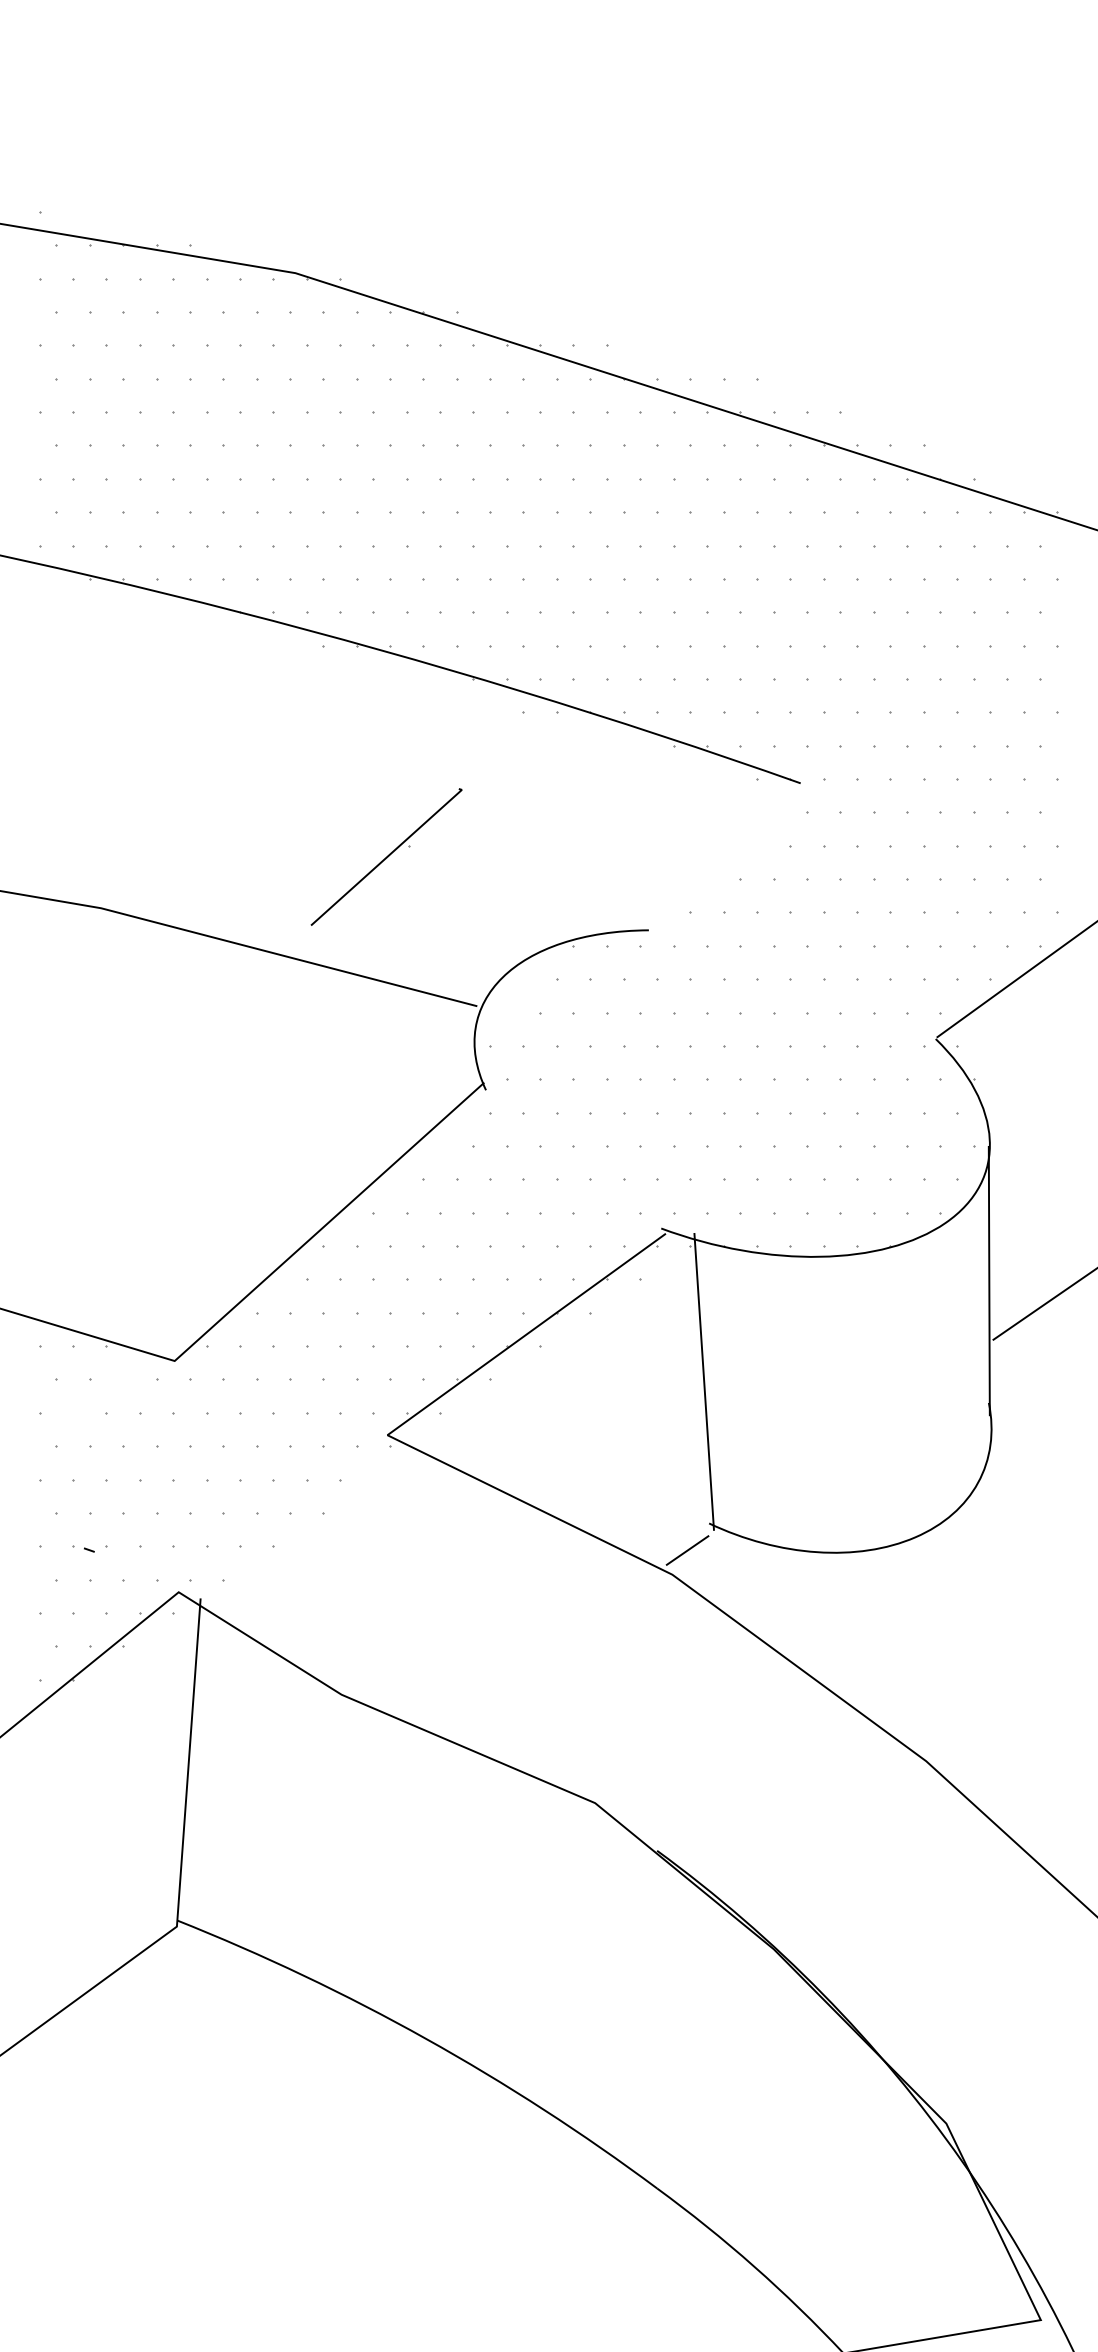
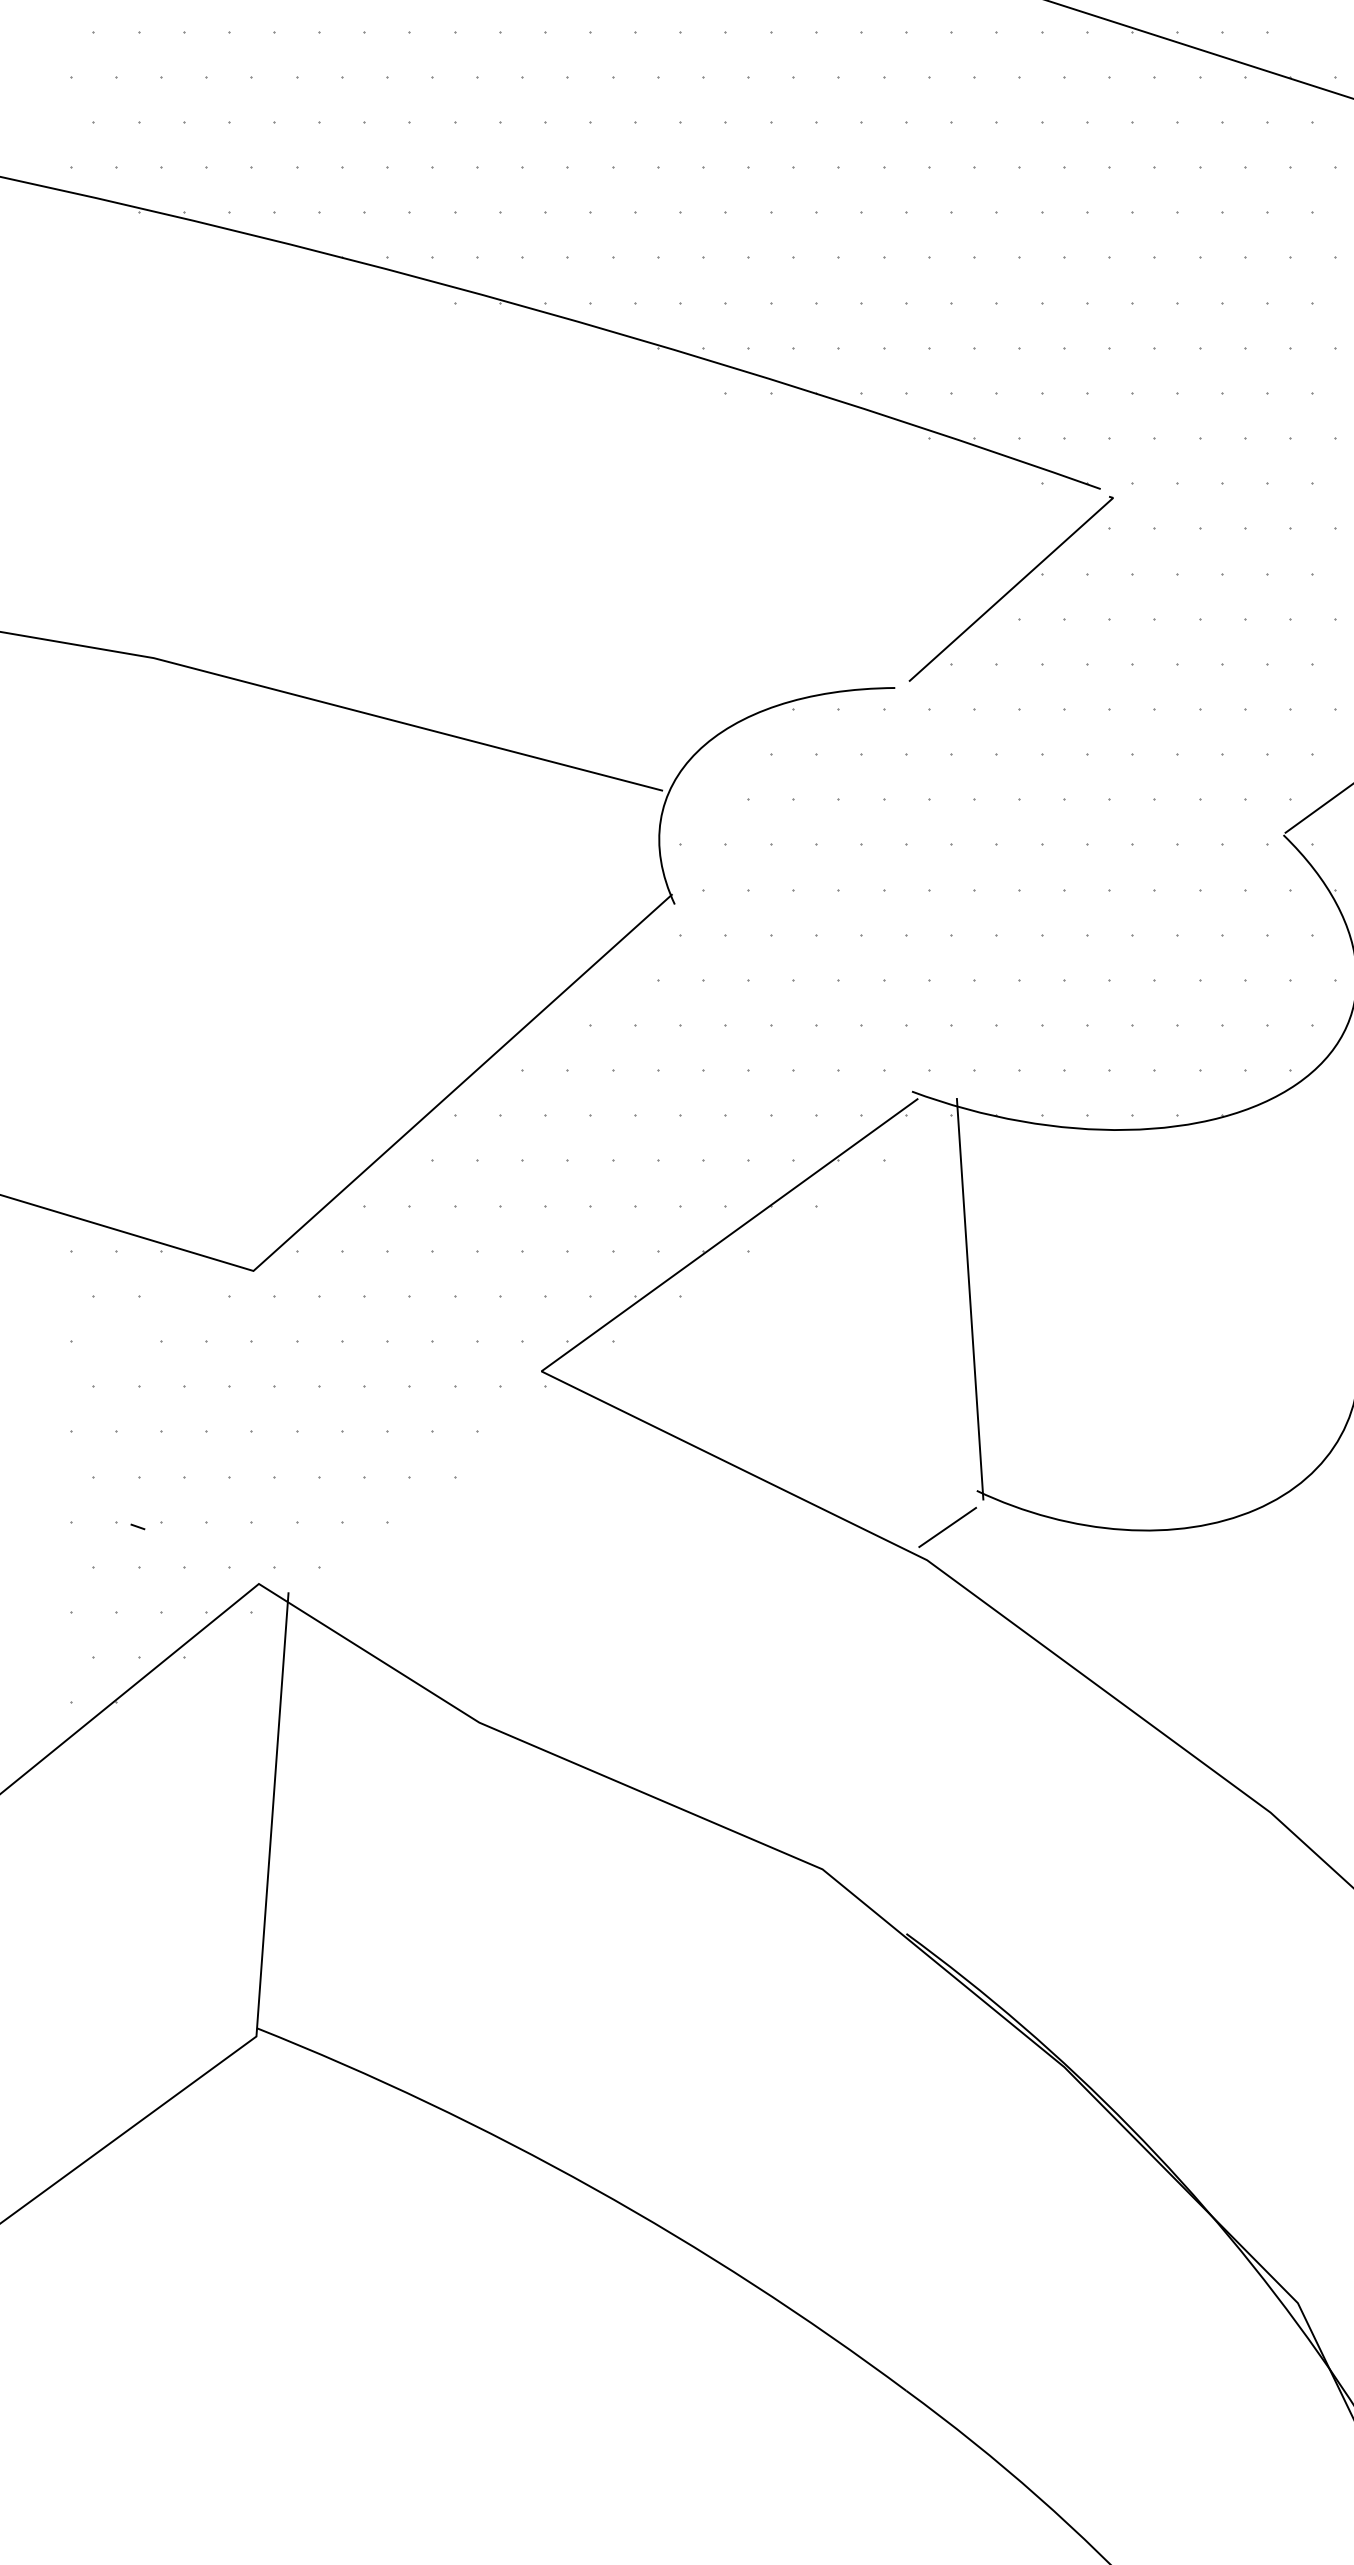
part: (386, 856) -> (1011, 588), moved

